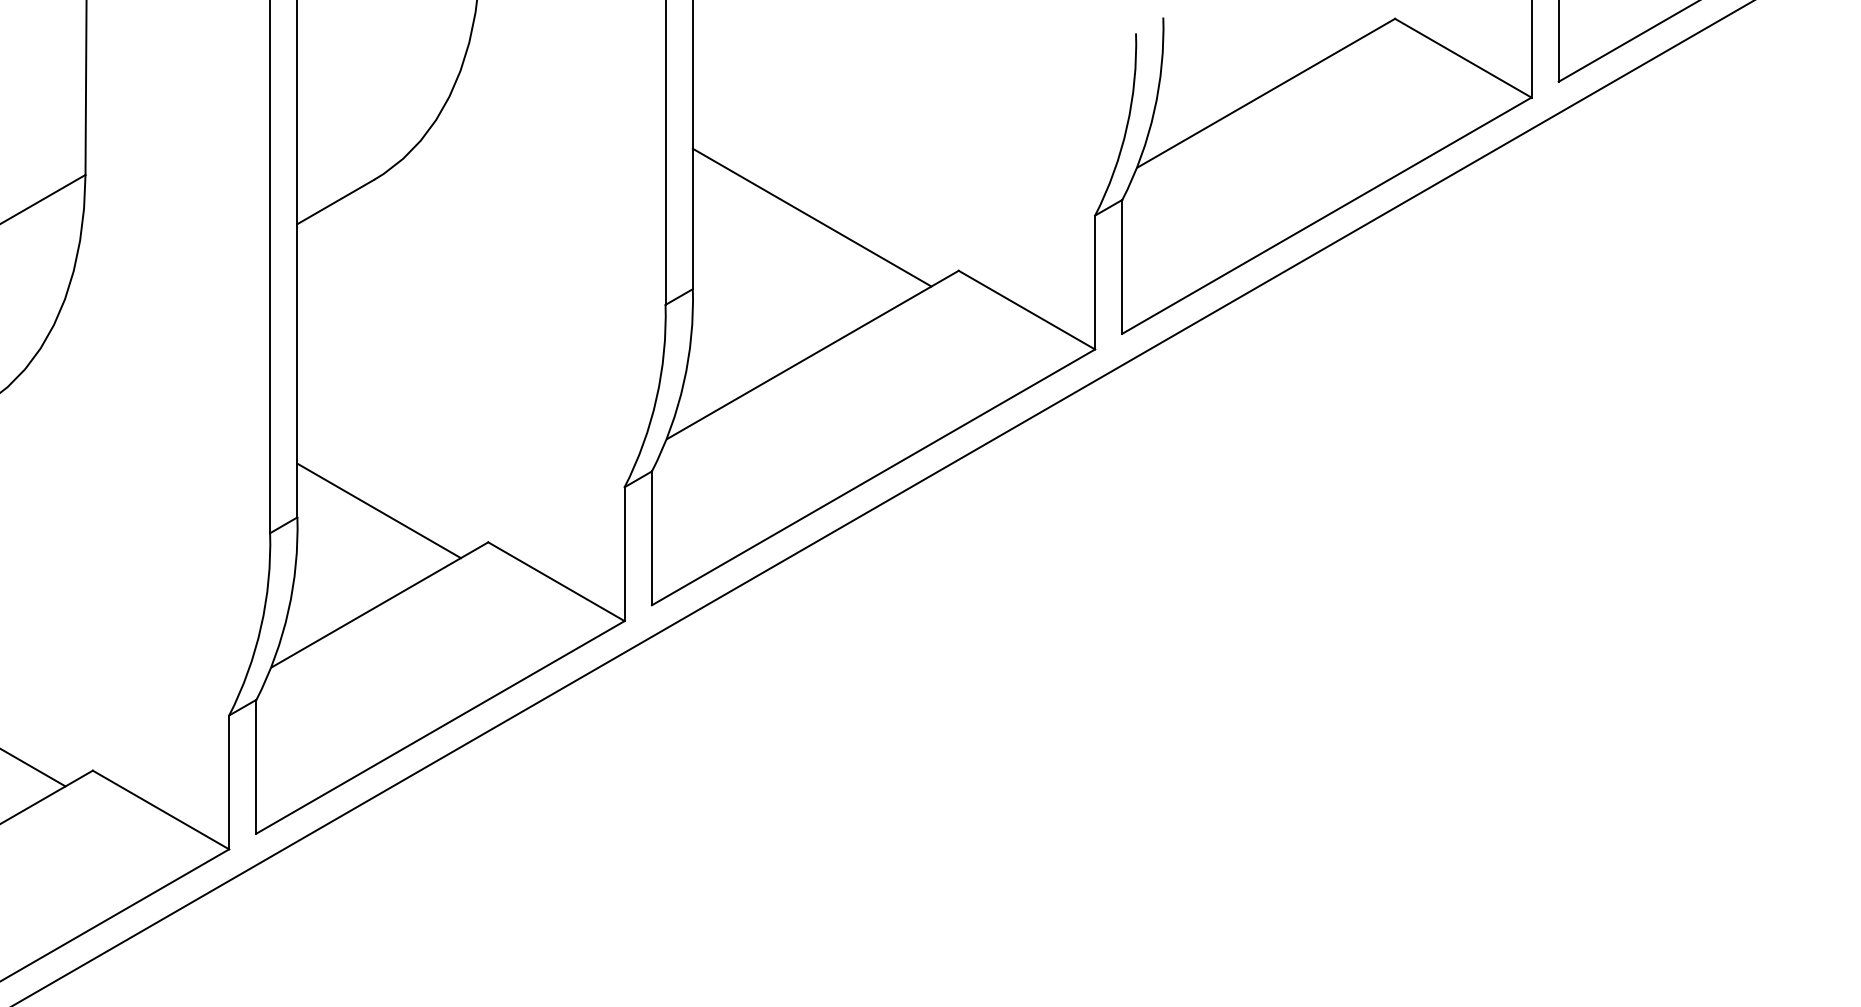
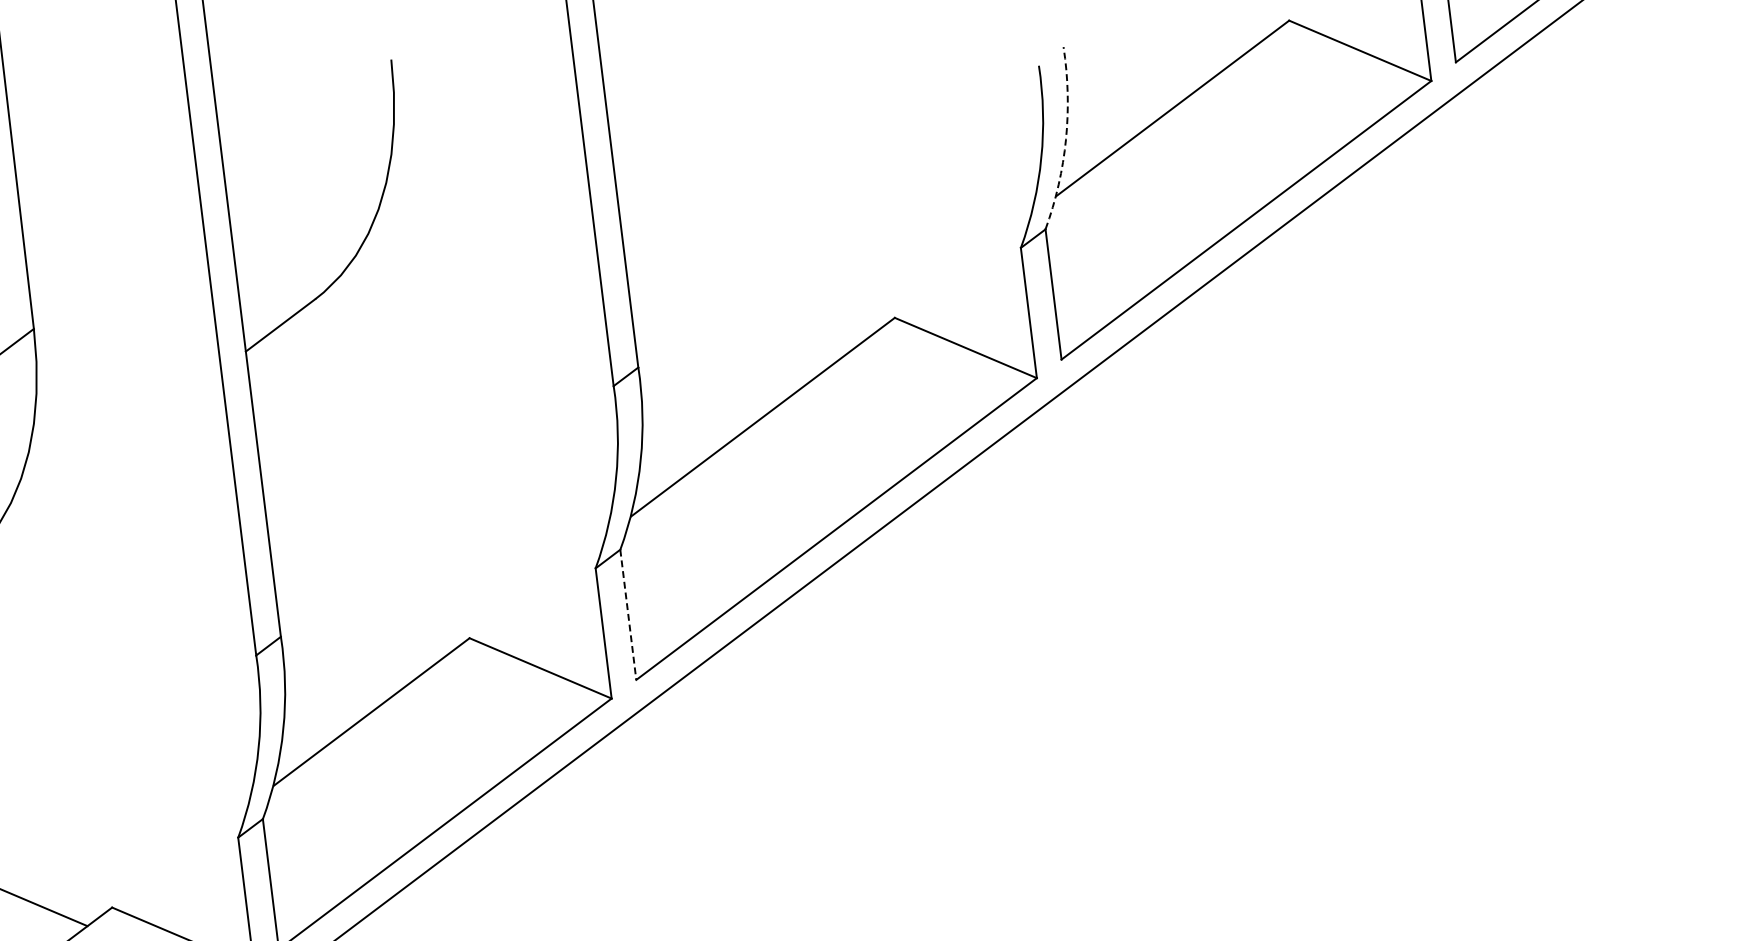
arc: (1154, 111) -> (1066, 139), solid -> dashed
line: (811, 217) -> (745, 283), removed
line: (379, 510) -> (359, 620), removed
line: (651, 538) -> (627, 615), solid -> dashed

